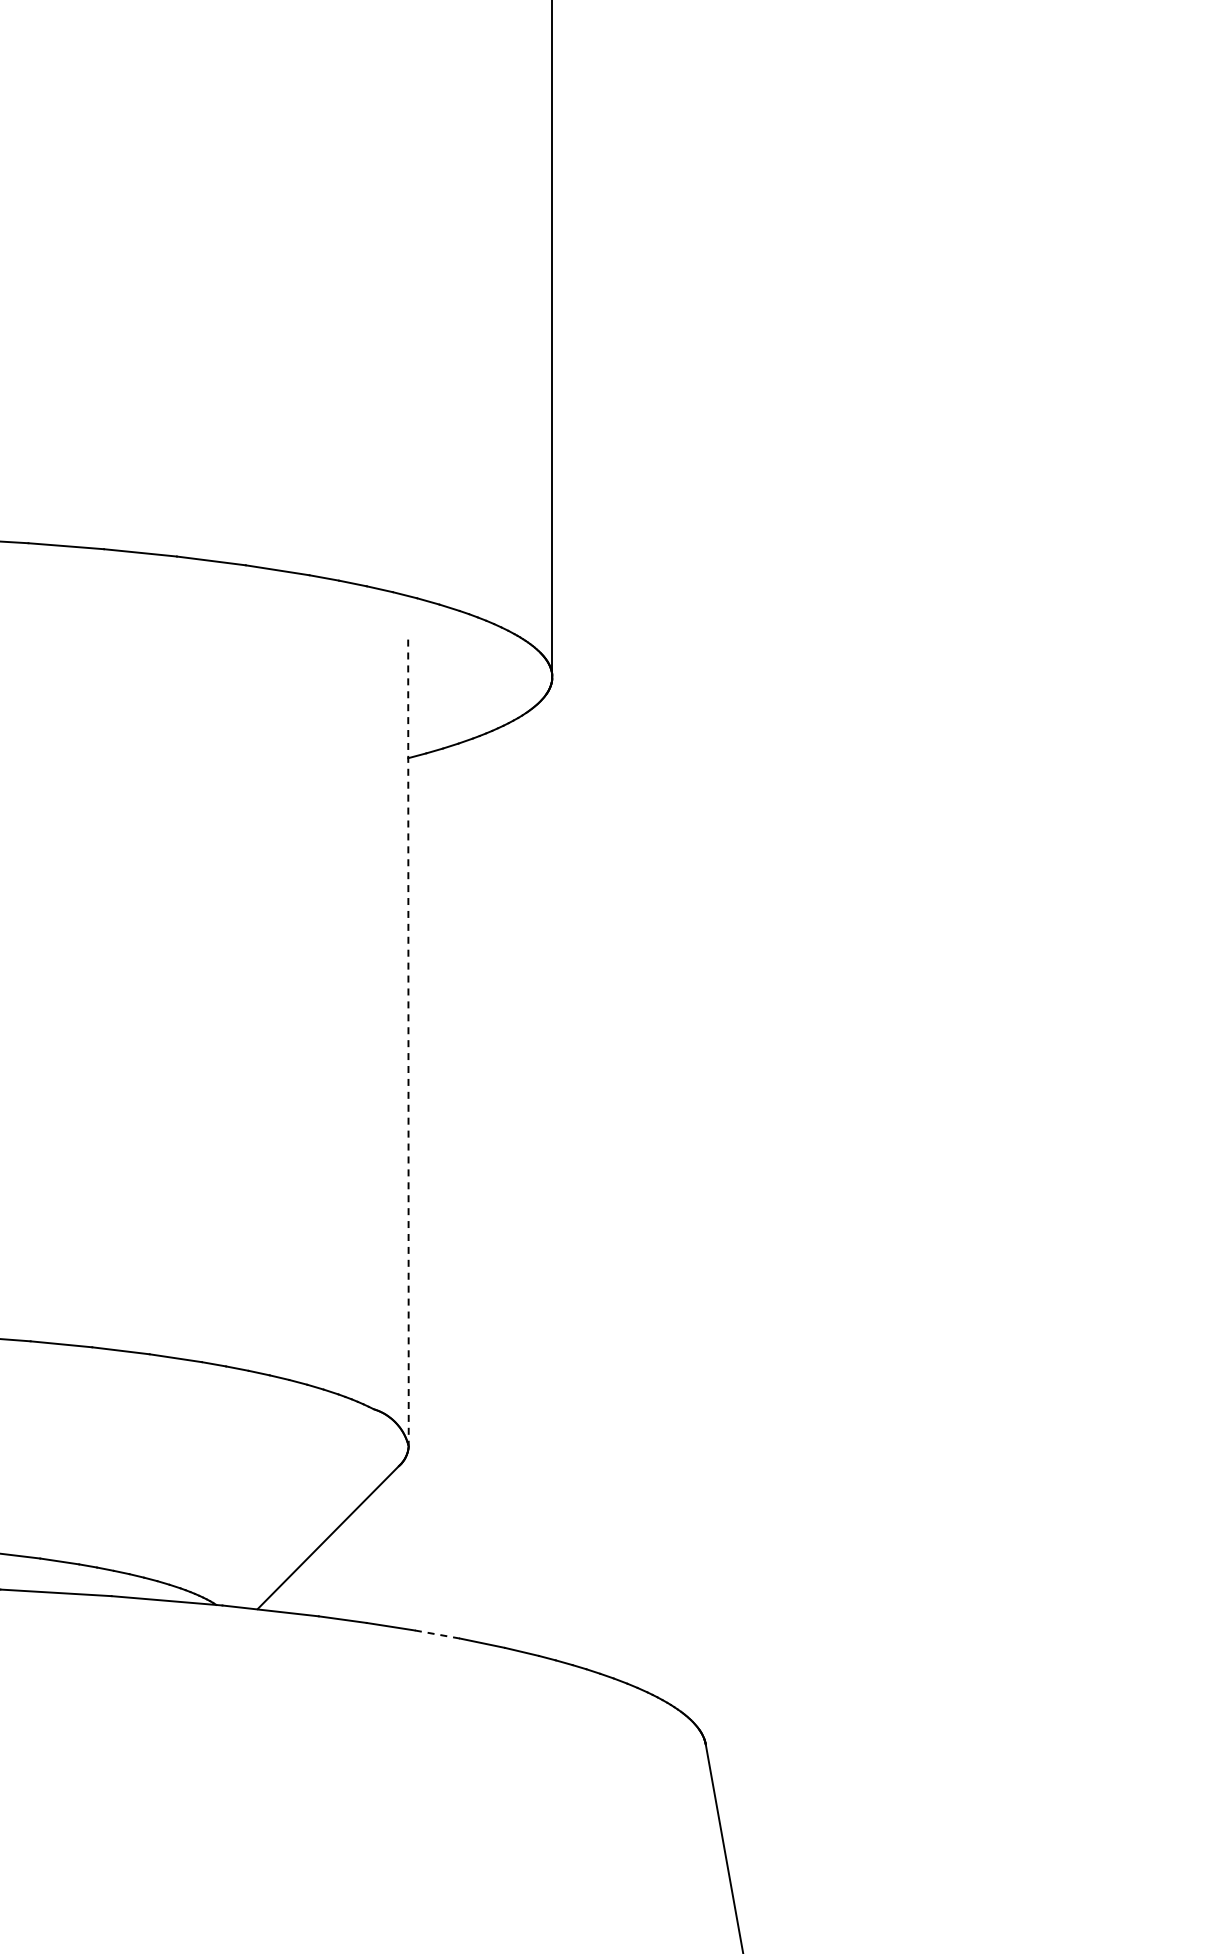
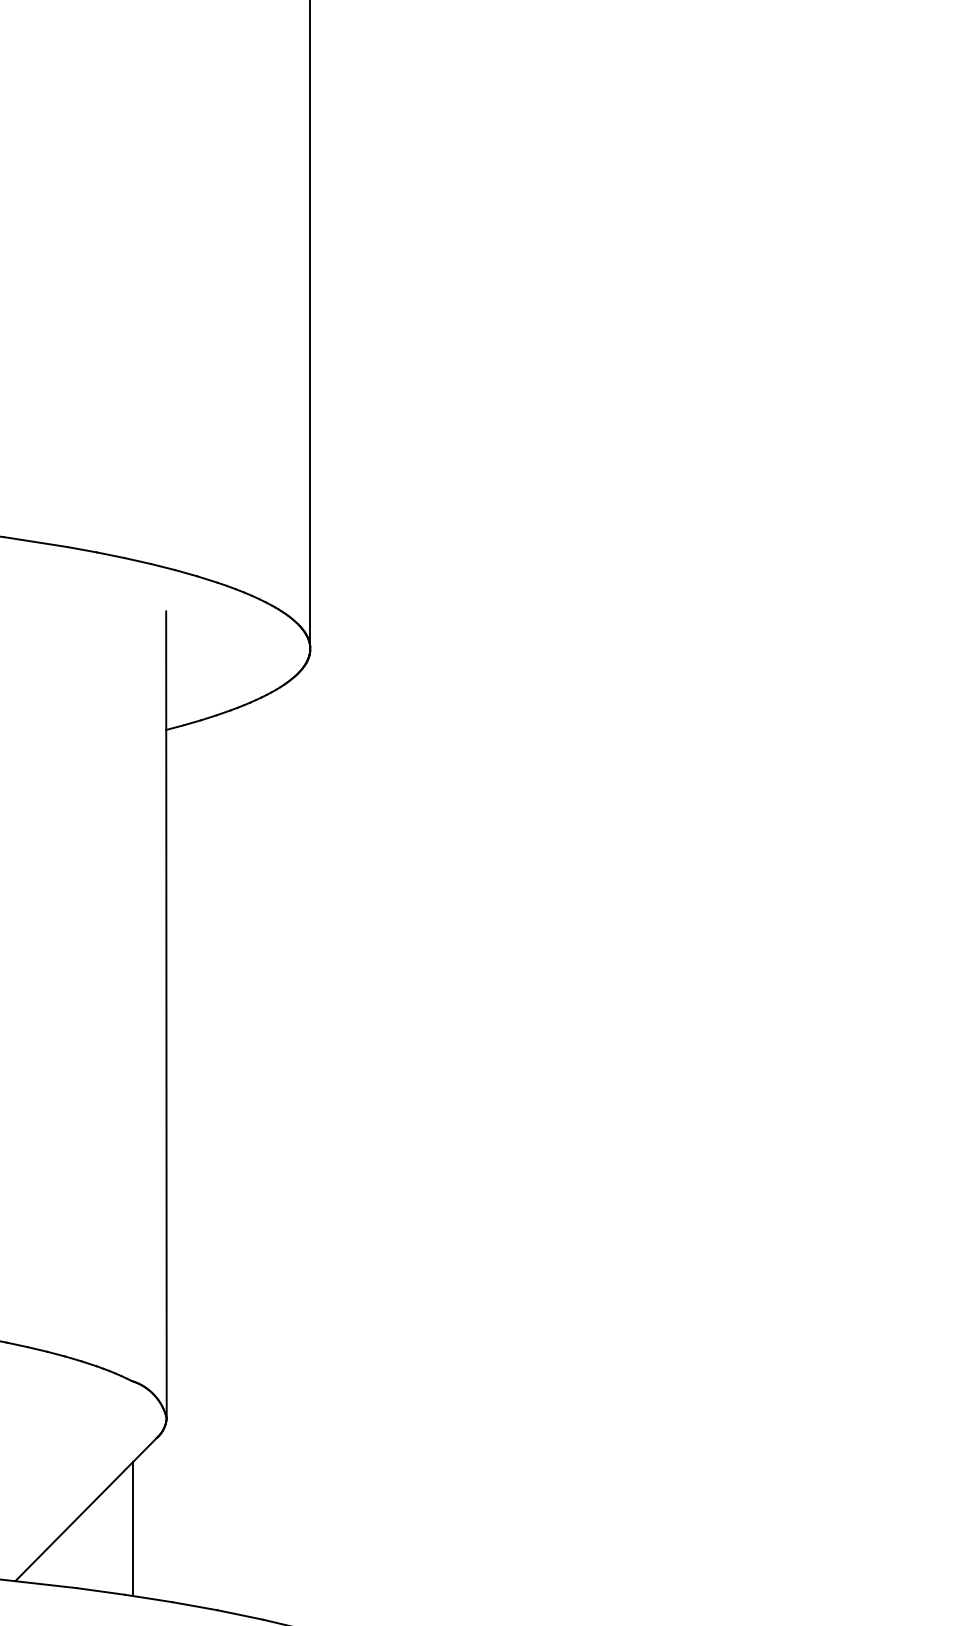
line: (408, 1043) -> (166, 1015), dashed -> solid
line: (374, 1557) -> (132, 1529), added
line: (436, 1634) -> (194, 1606), dashed -> solid

